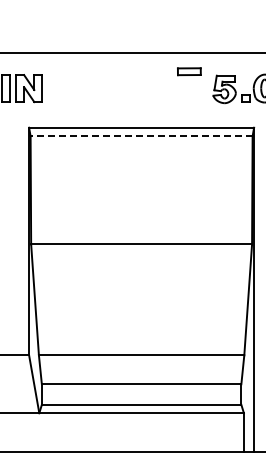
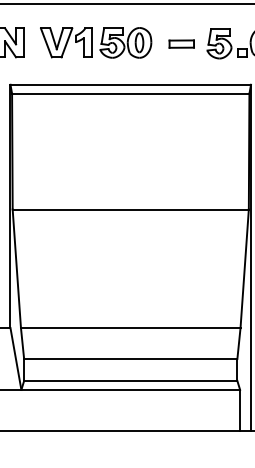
part: (189, 71) -> (181, 43), moved
part: (108, 88) -> (95, 42), added
line: (141, 136) -> (130, 94), dashed -> solid

